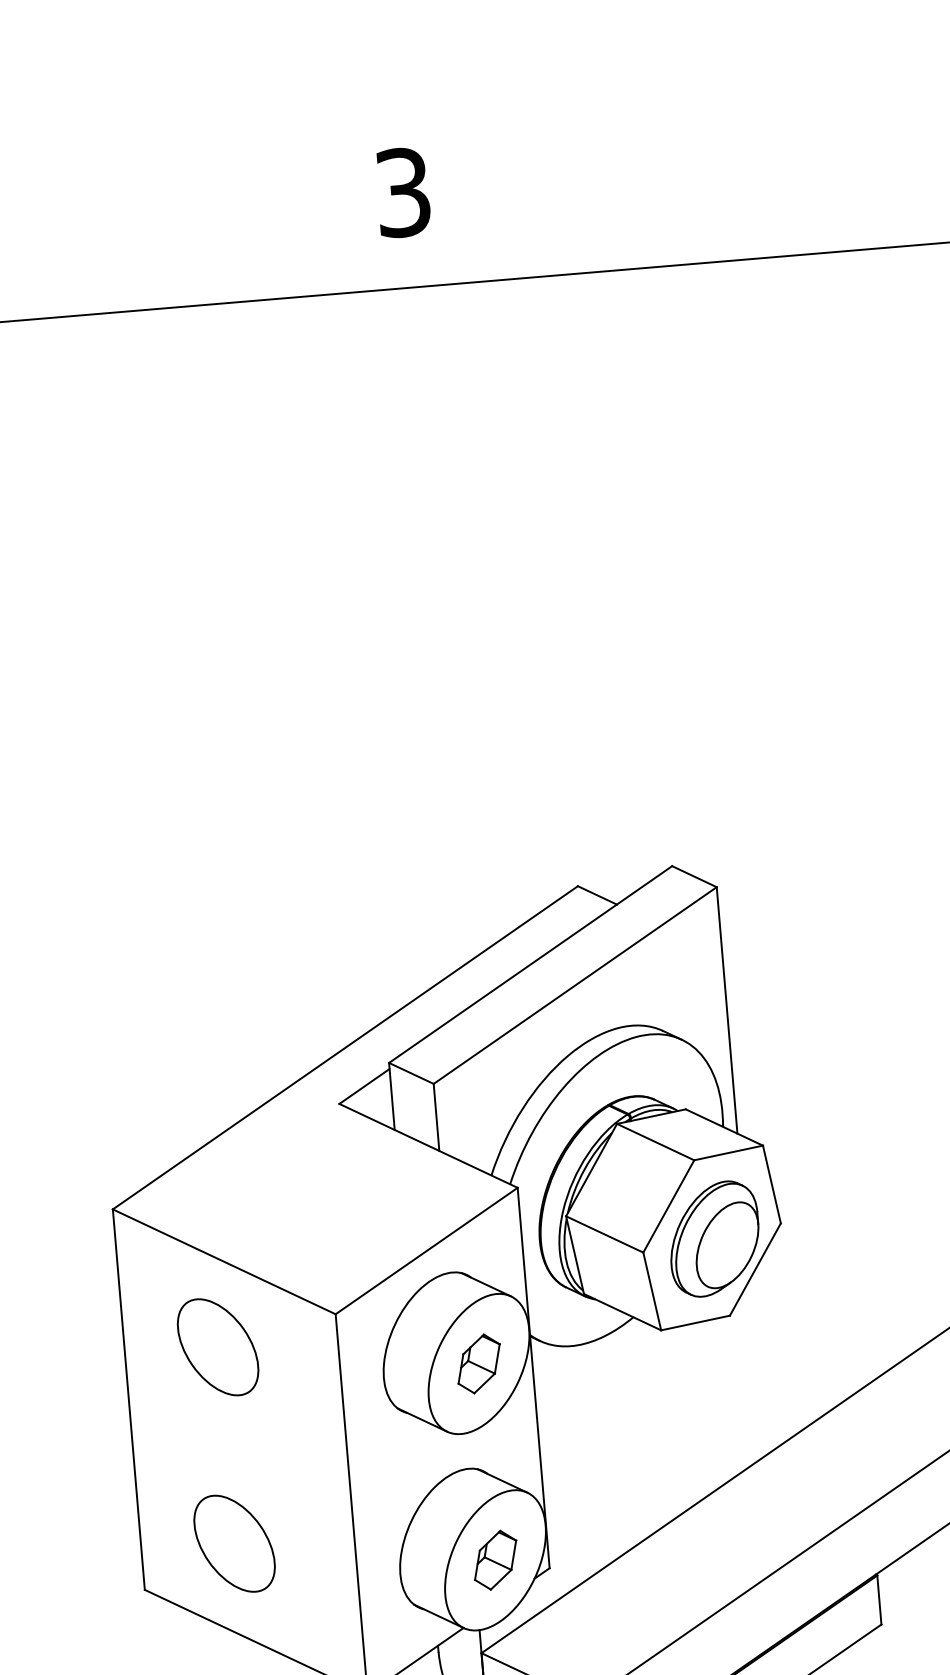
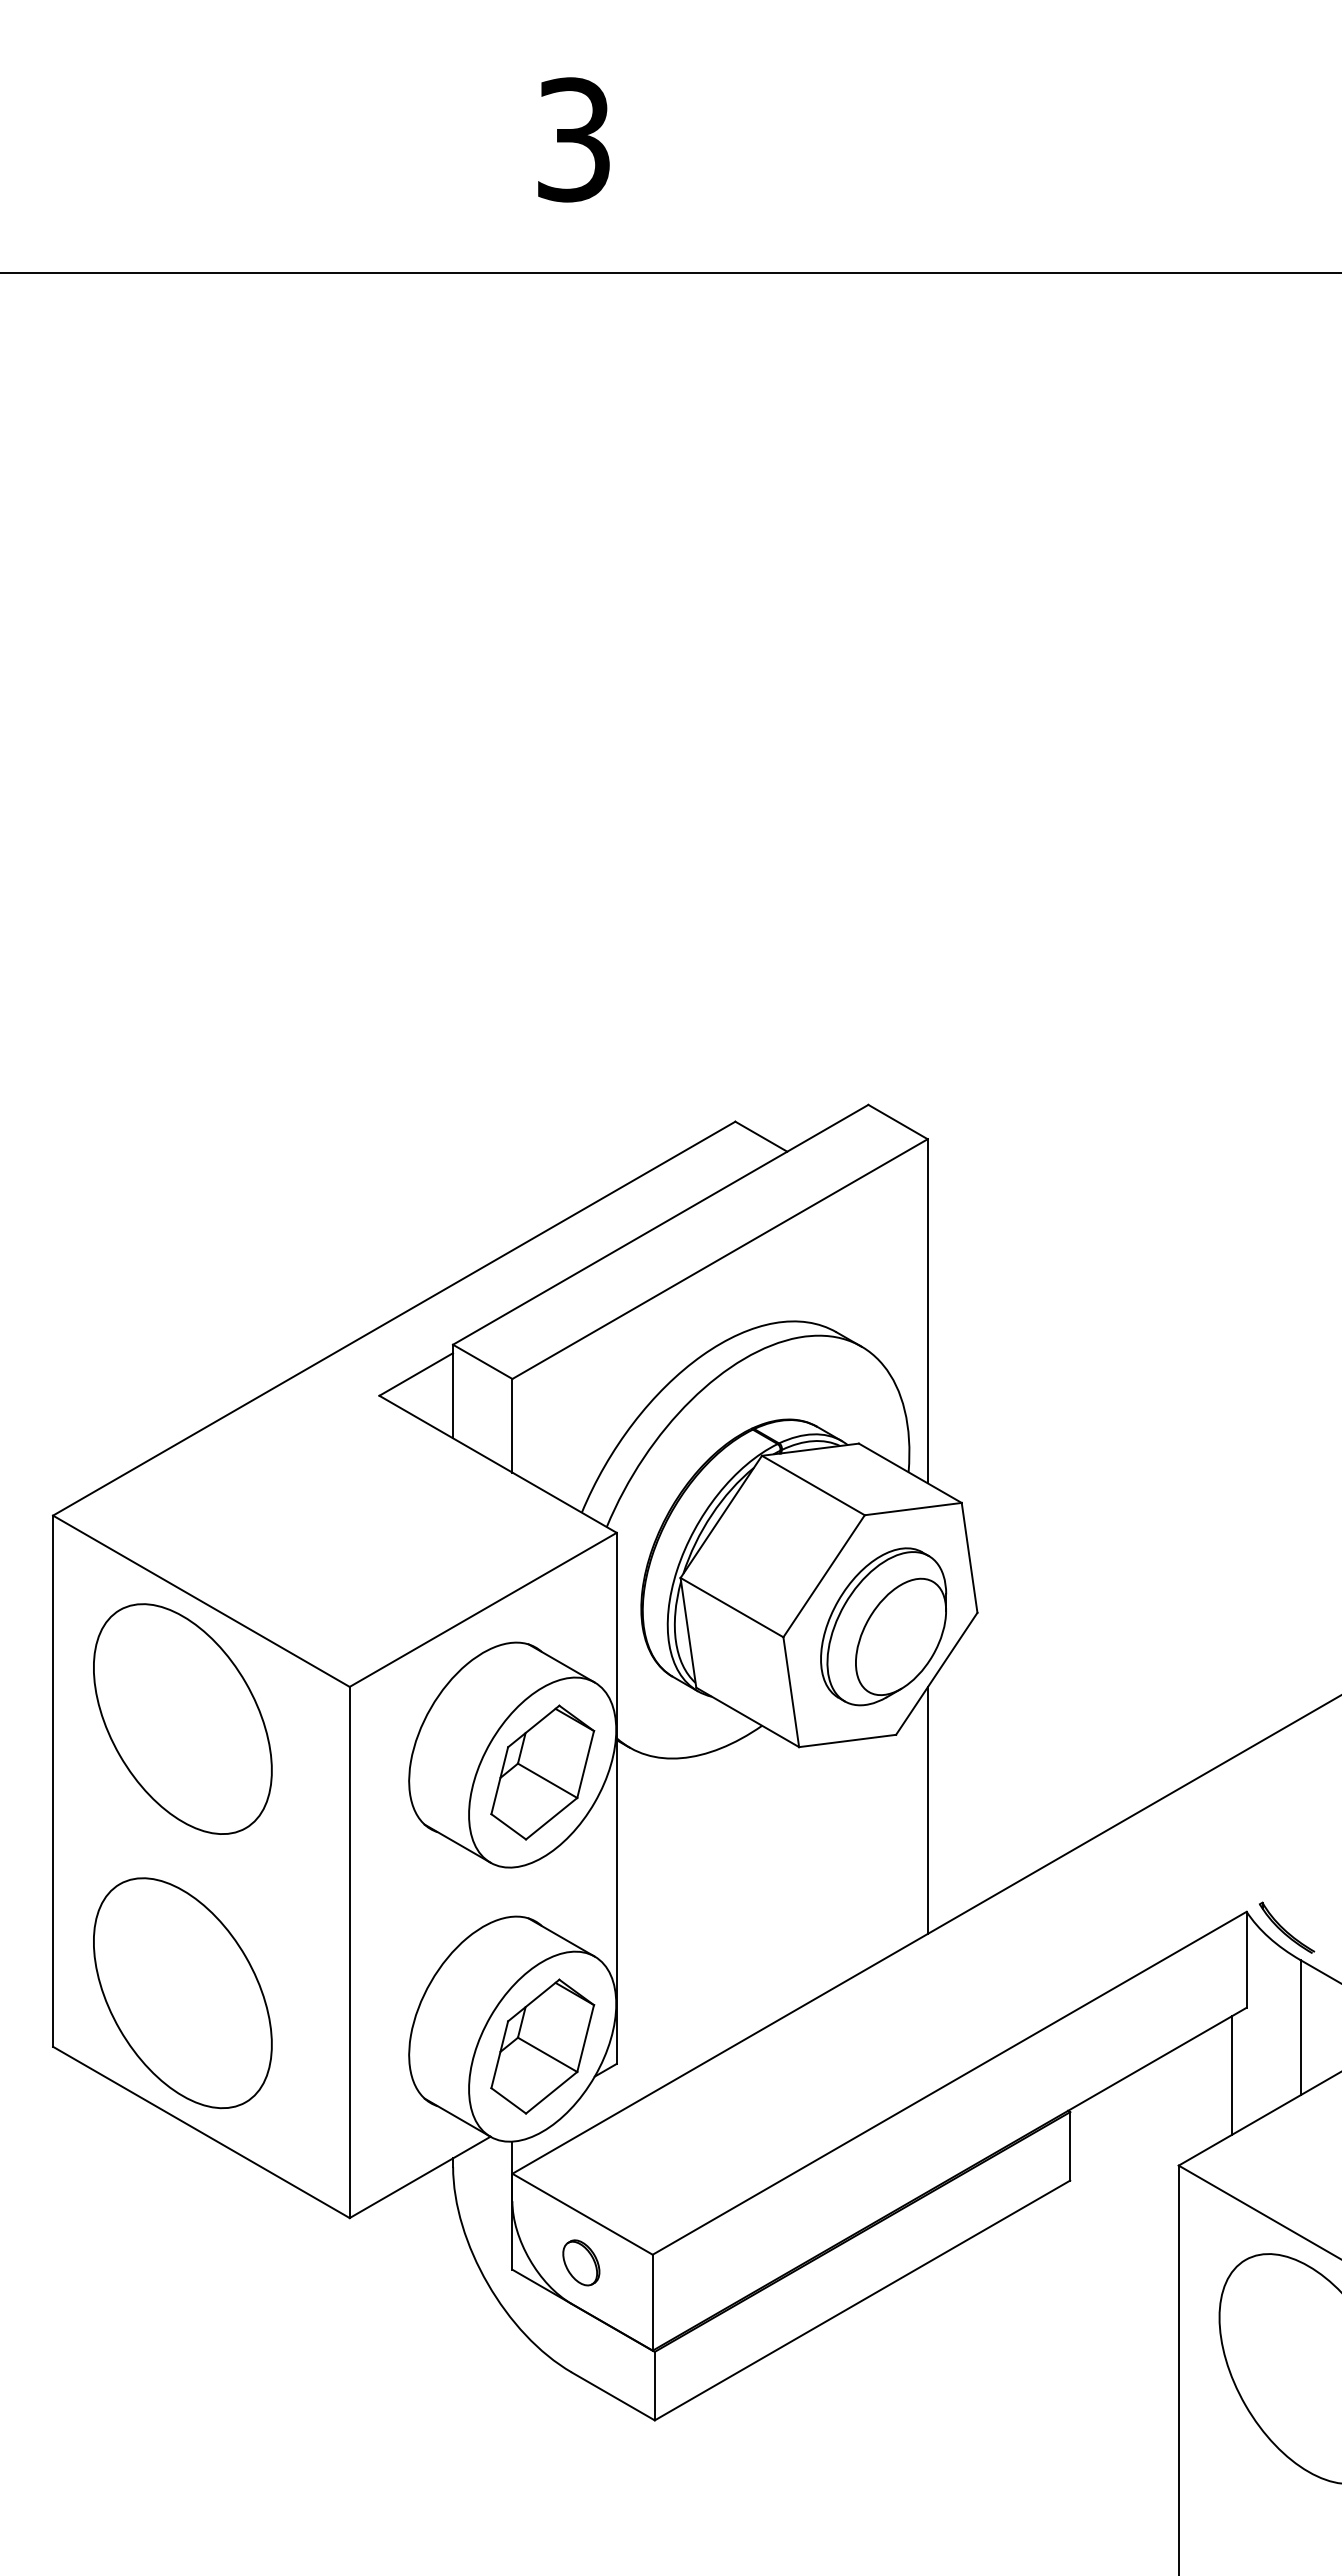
part: (217, 1346) -> (182, 1718), size x1.67
part: (478, 1363) -> (542, 1772), size x1.67
line: (756, 1368) -> (927, 1810), added
part: (234, 1543) -> (182, 1993), size x1.67
part: (495, 1560) -> (542, 2046), size x1.67

